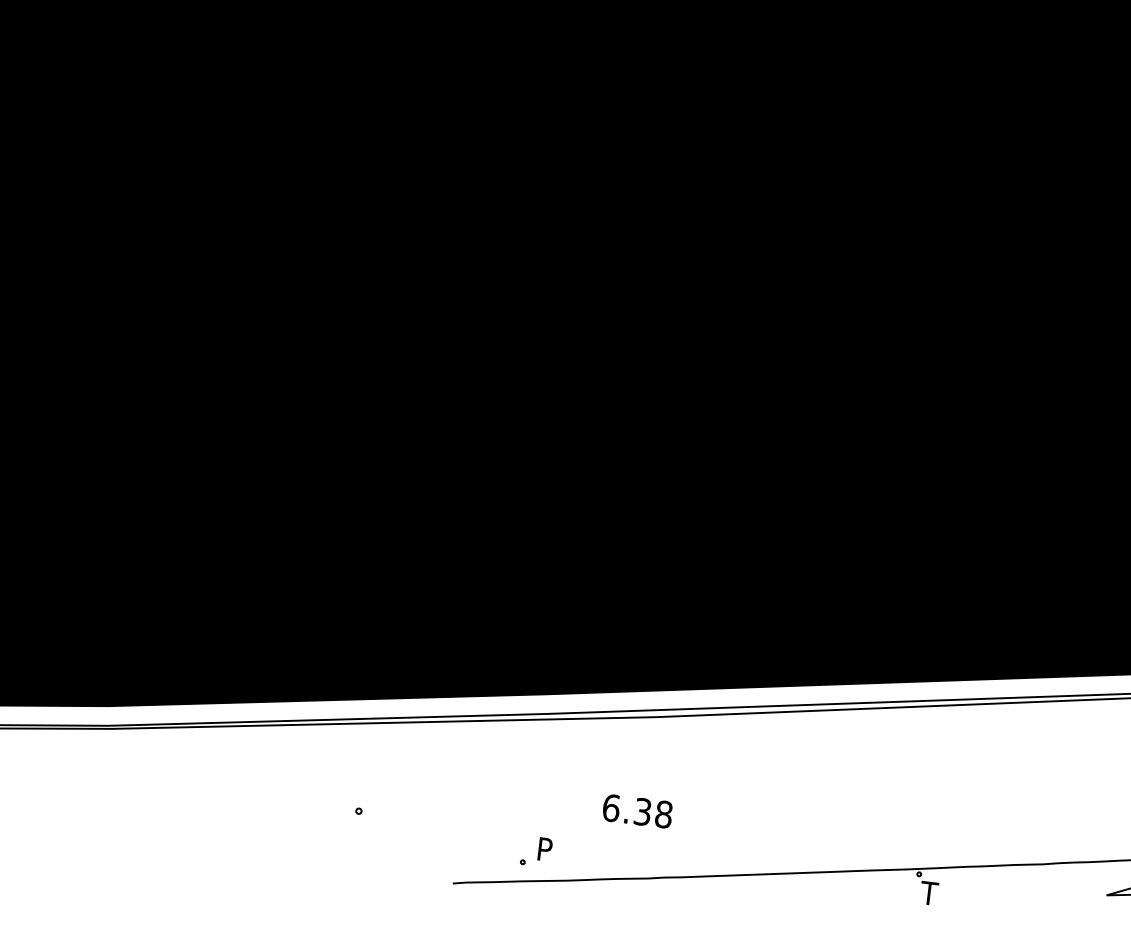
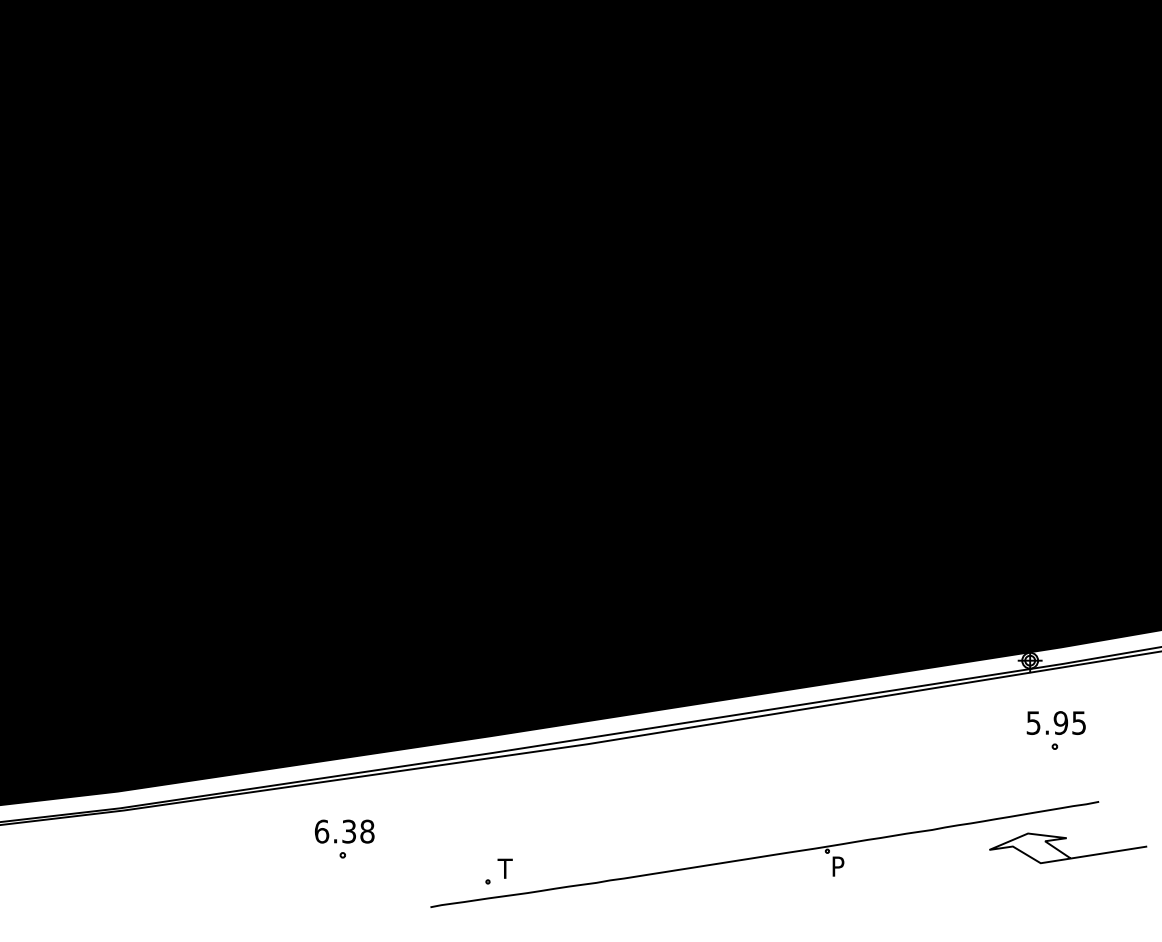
text: (637, 811) -> (344, 831), moved
text: (543, 849) -> (504, 868), P -> T
text: (928, 893) -> (837, 866), T -> P

